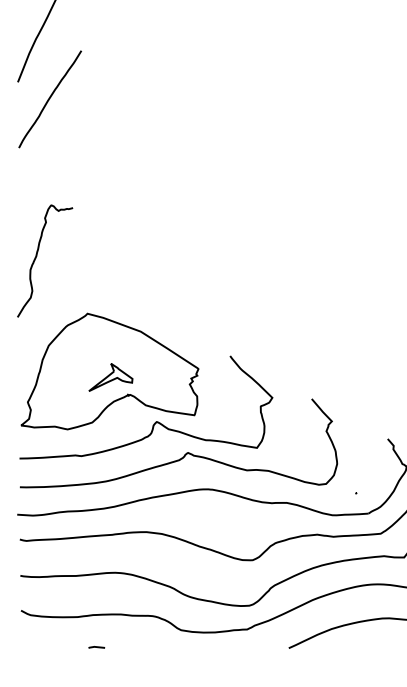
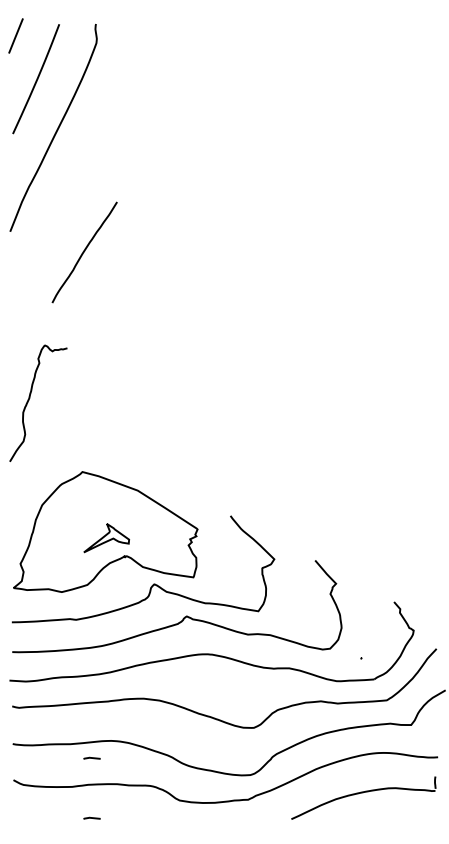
curve: (50, 99) -> (84, 252), moved
curve: (37, 256) -> (30, 398), moved
line: (96, 588) -> (91, 757), added

